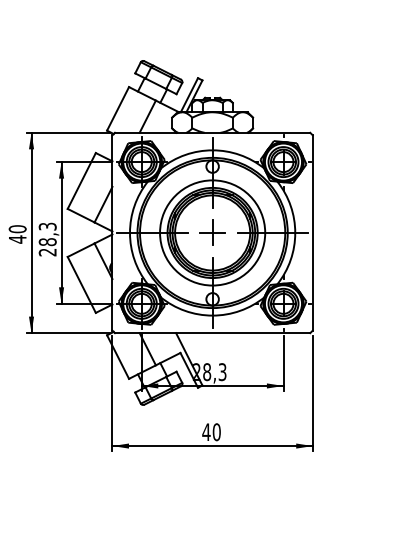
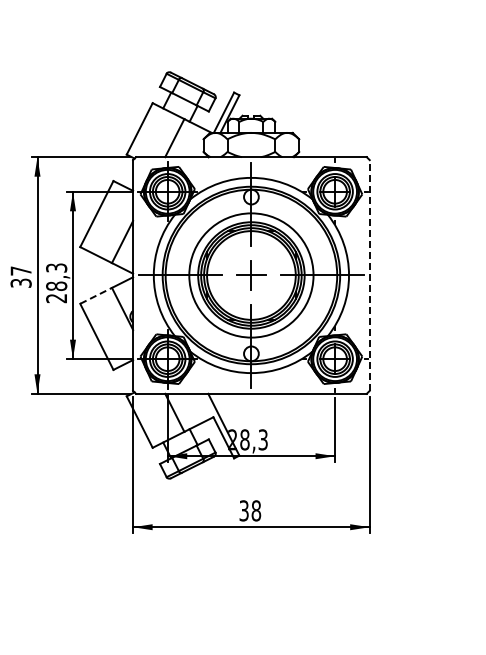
line: (312, 232) -> (369, 274), solid -> dashed
text: (17, 234) -> (20, 277), 40 -> 37
line: (81, 249) -> (96, 295), solid -> dashed
text: (211, 431) -> (250, 510), 40 -> 38

